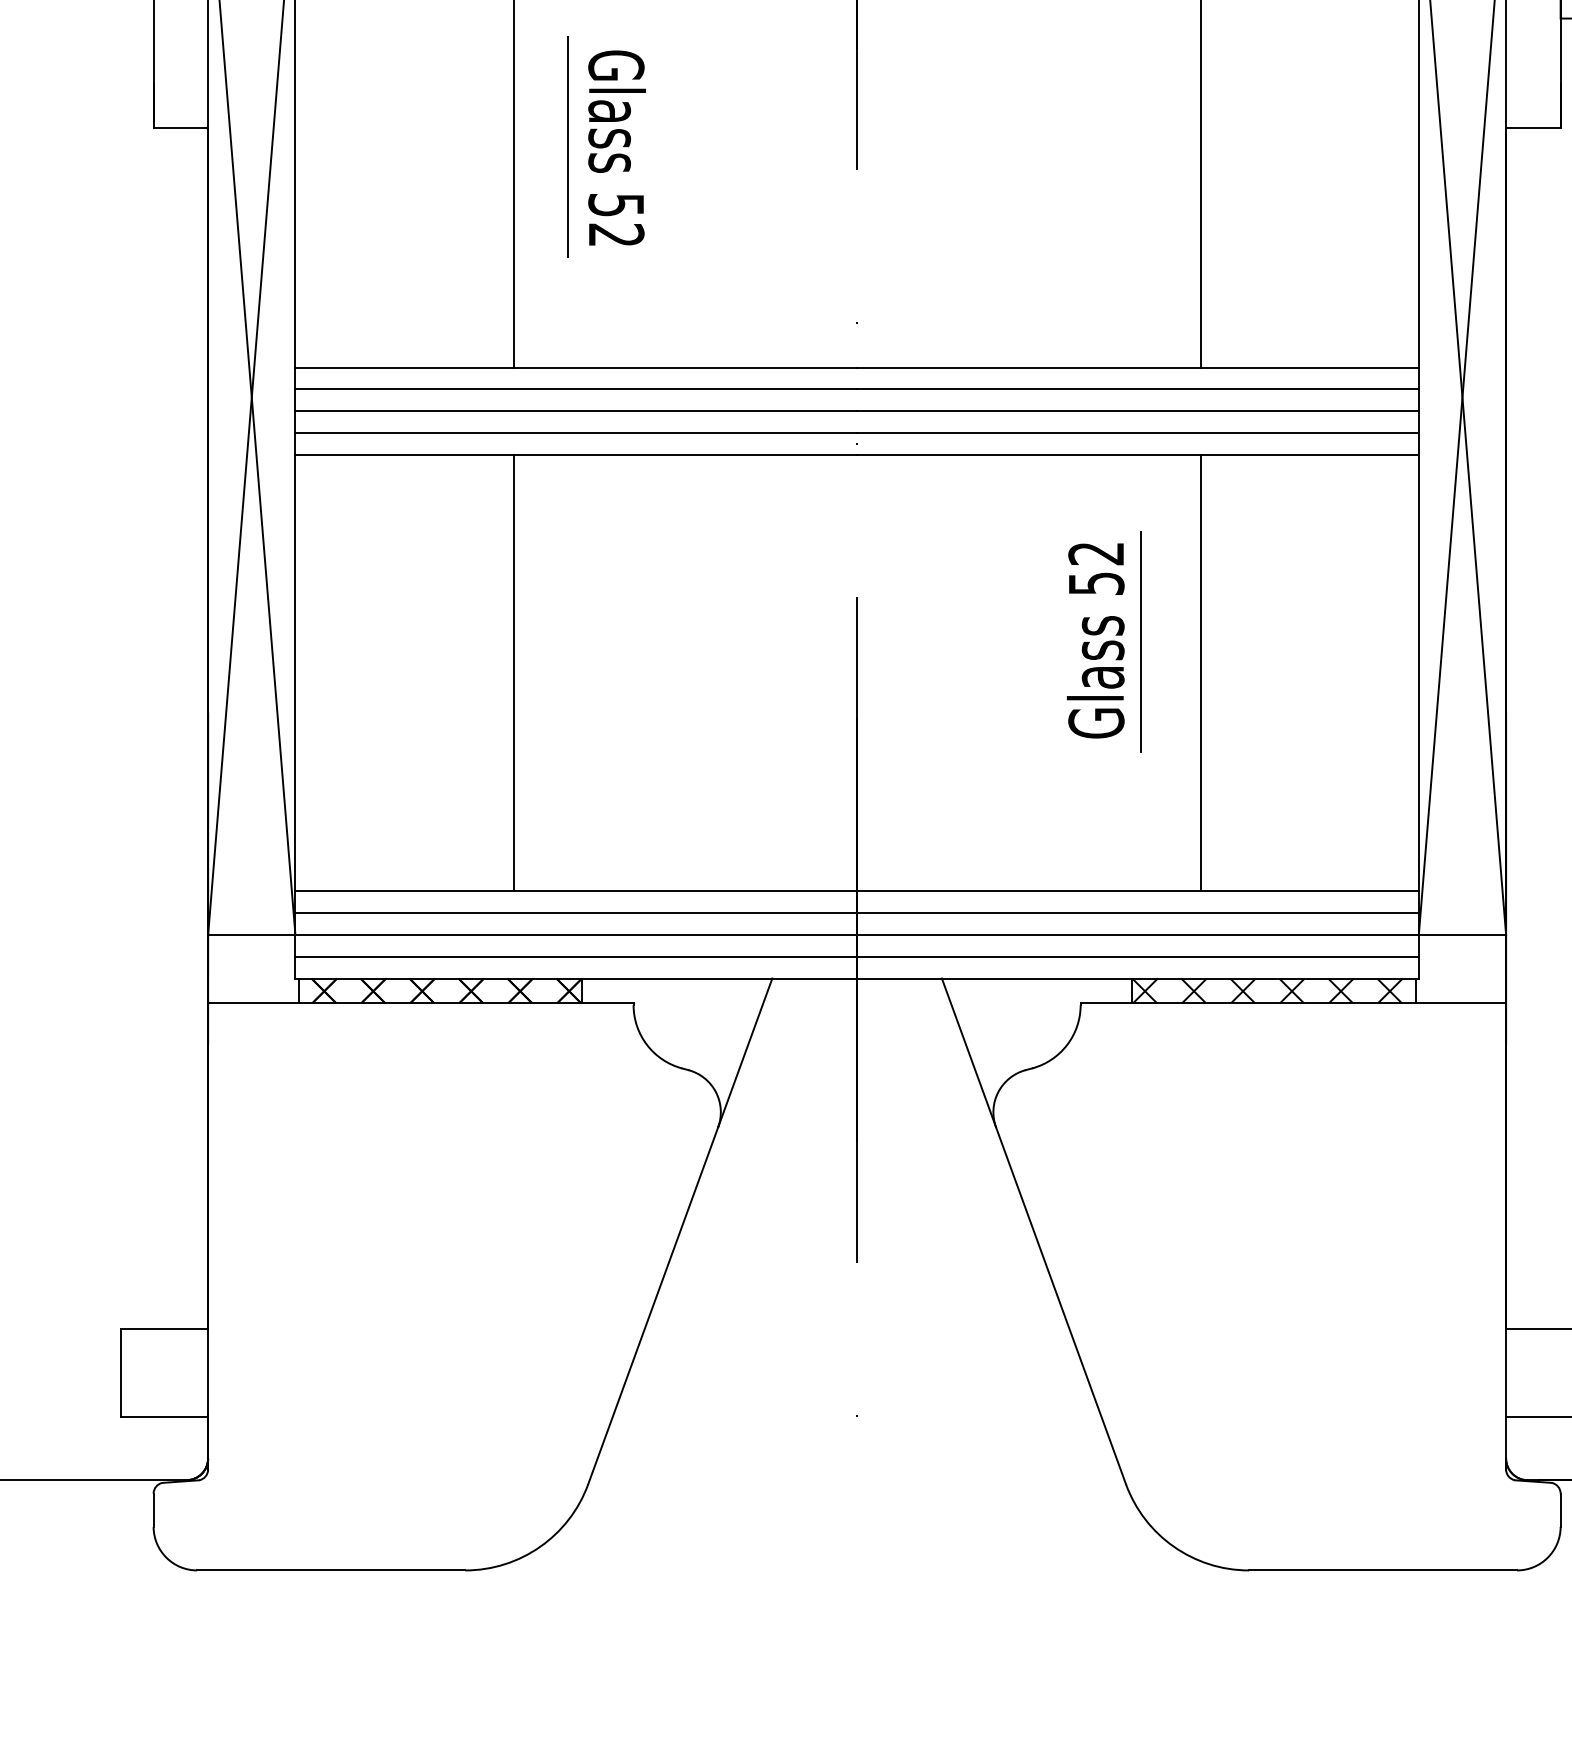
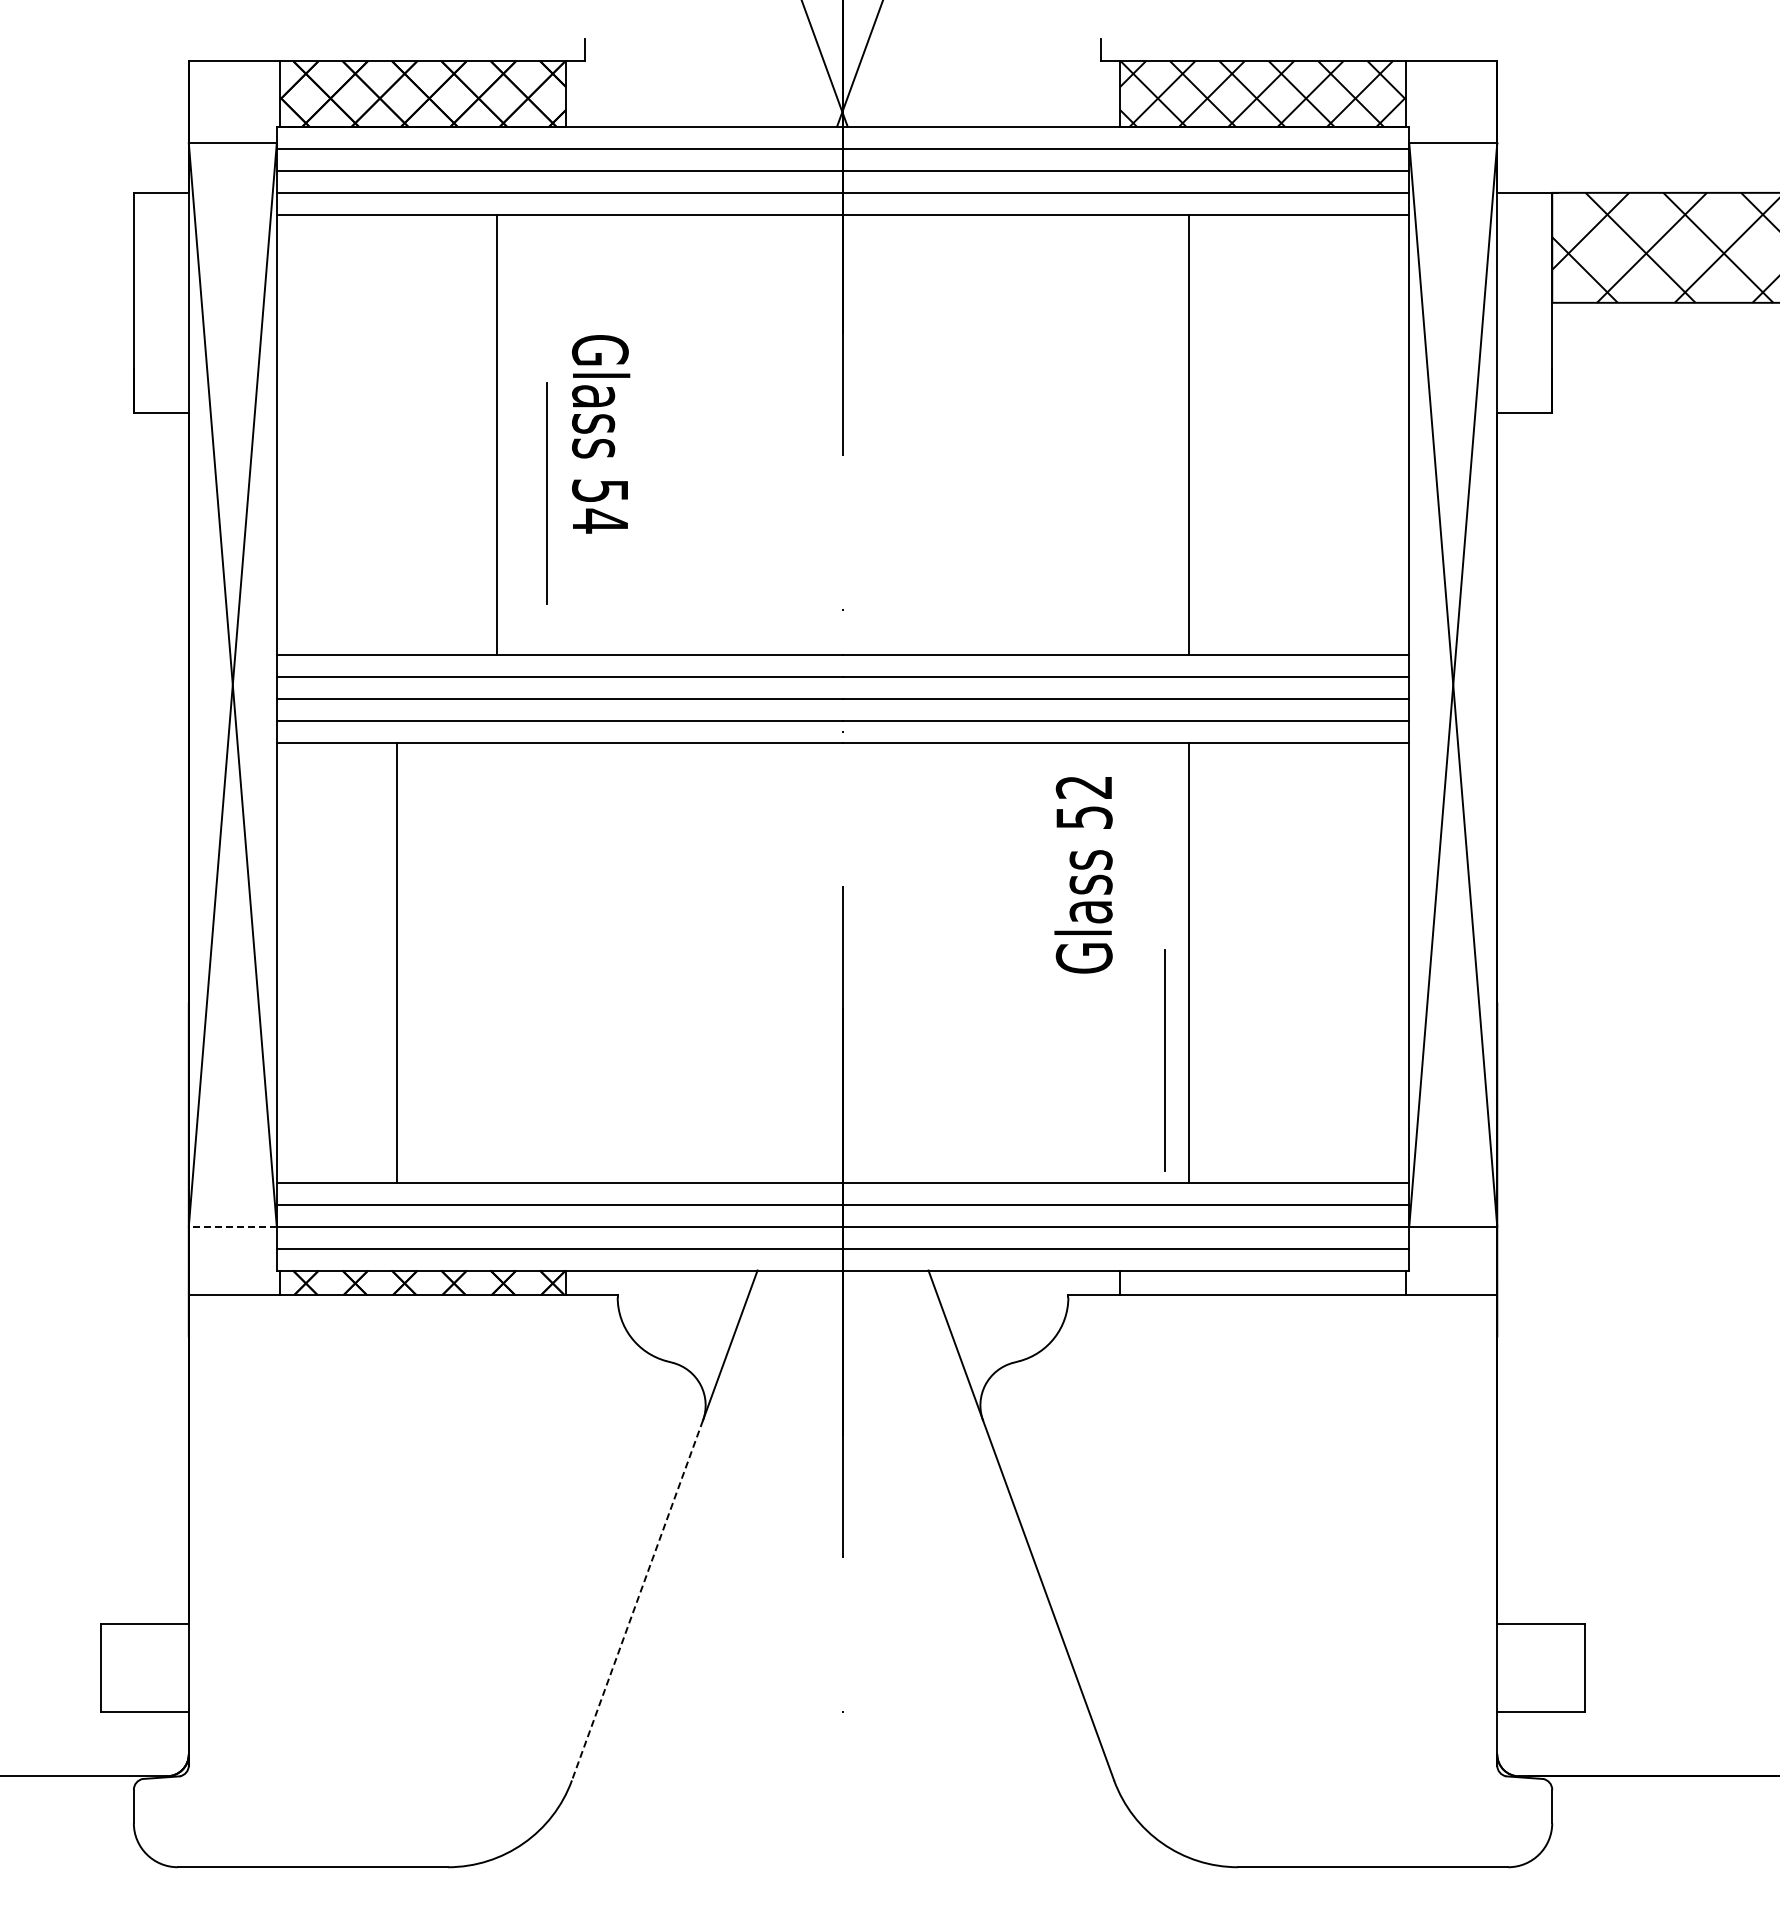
line: (567, 147) -> (546, 493), moved
text: (616, 234) -> (600, 520), 52 -> 54
text: (1095, 641) -> (1083, 875), moved
line: (1141, 642) -> (1164, 1060), moved
line: (513, 672) -> (396, 962), moved
line: (251, 934) -> (232, 1226), solid -> dashed
hatch: (1267, 990) -> (1256, 1282), removed
line: (653, 1305) -> (637, 1600), solid -> dashed

